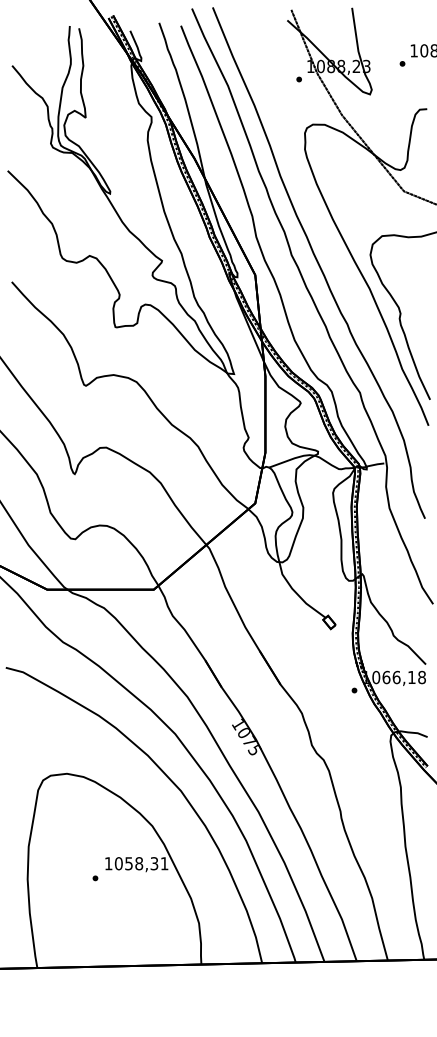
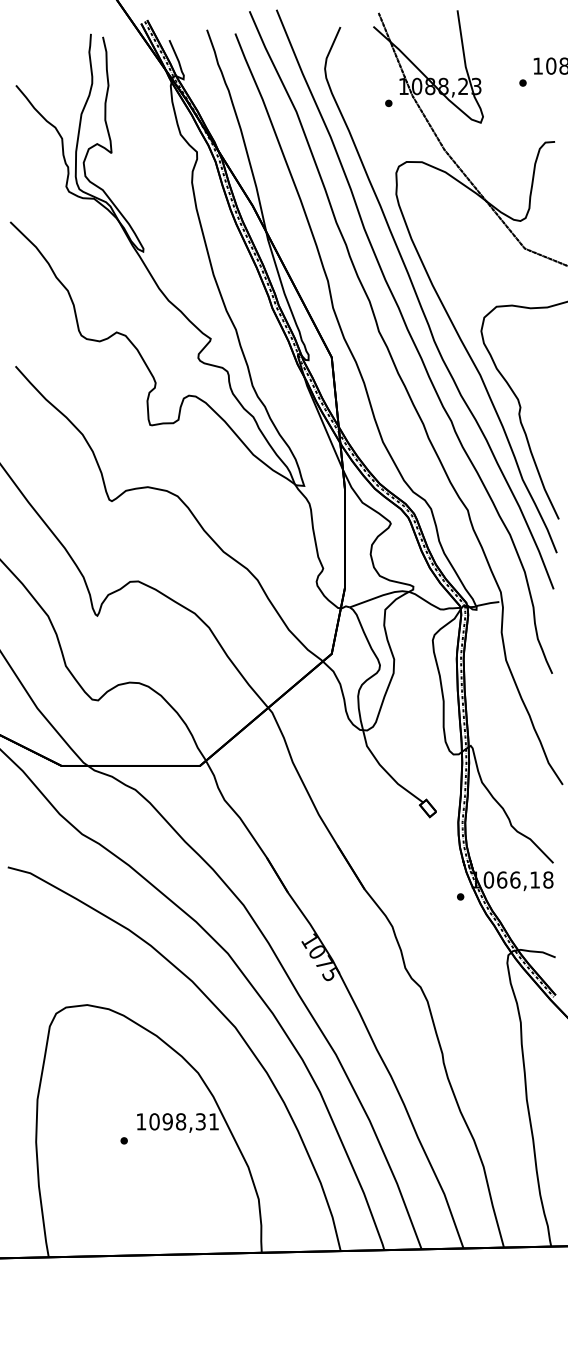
curve: (327, 242) -> (425, 314), added
text: (128, 863) -> (167, 1121), 1058,31 -> 1098,31

